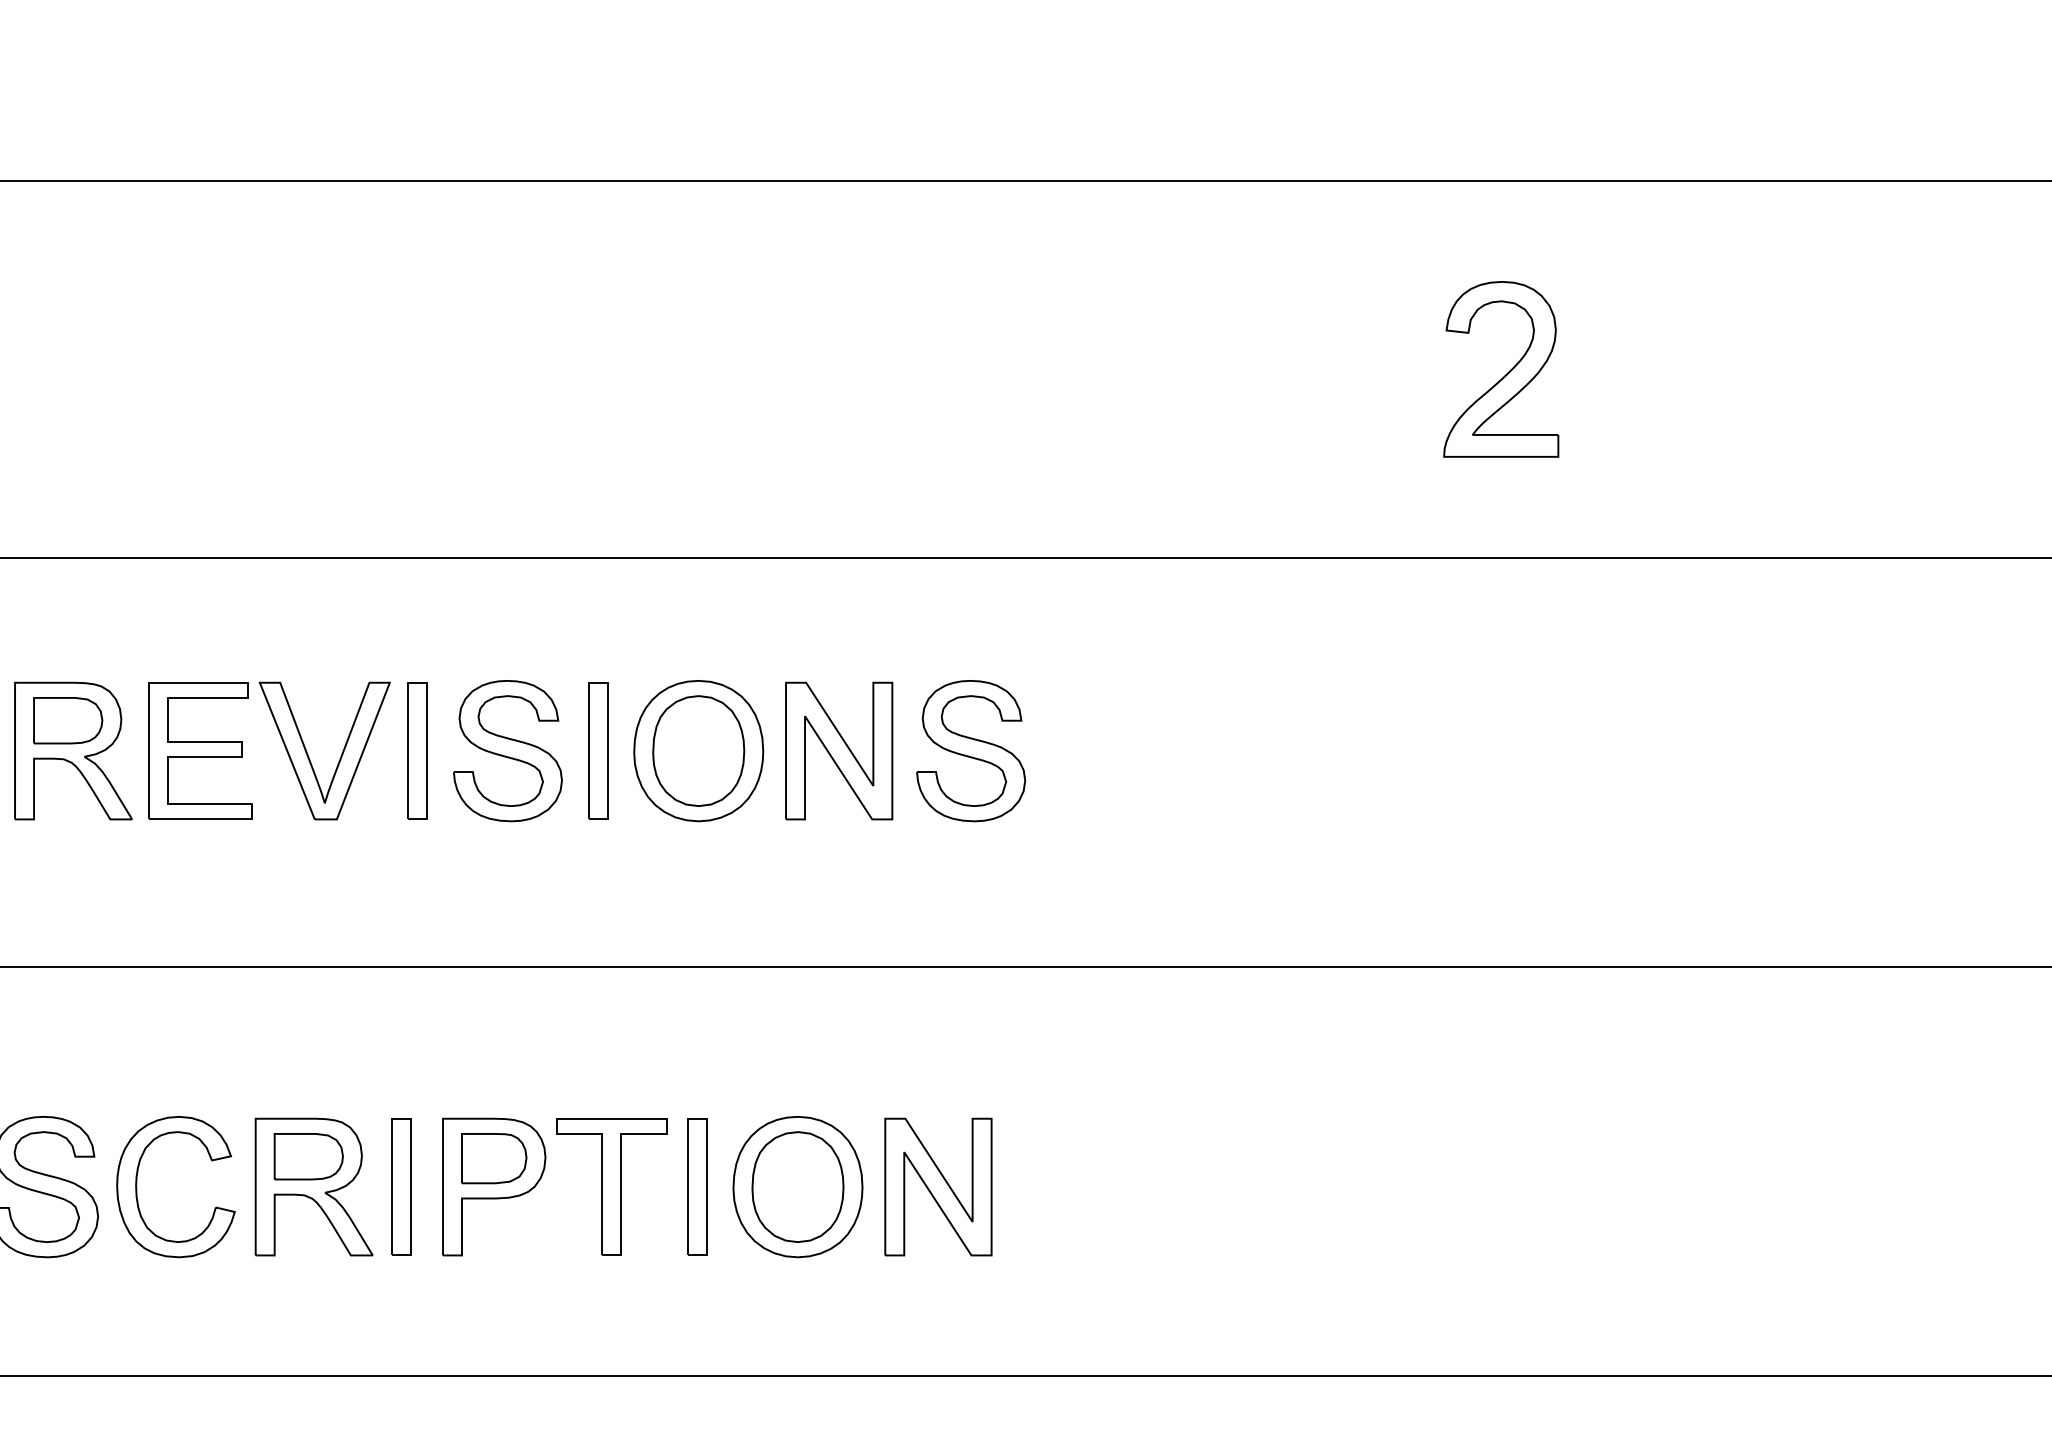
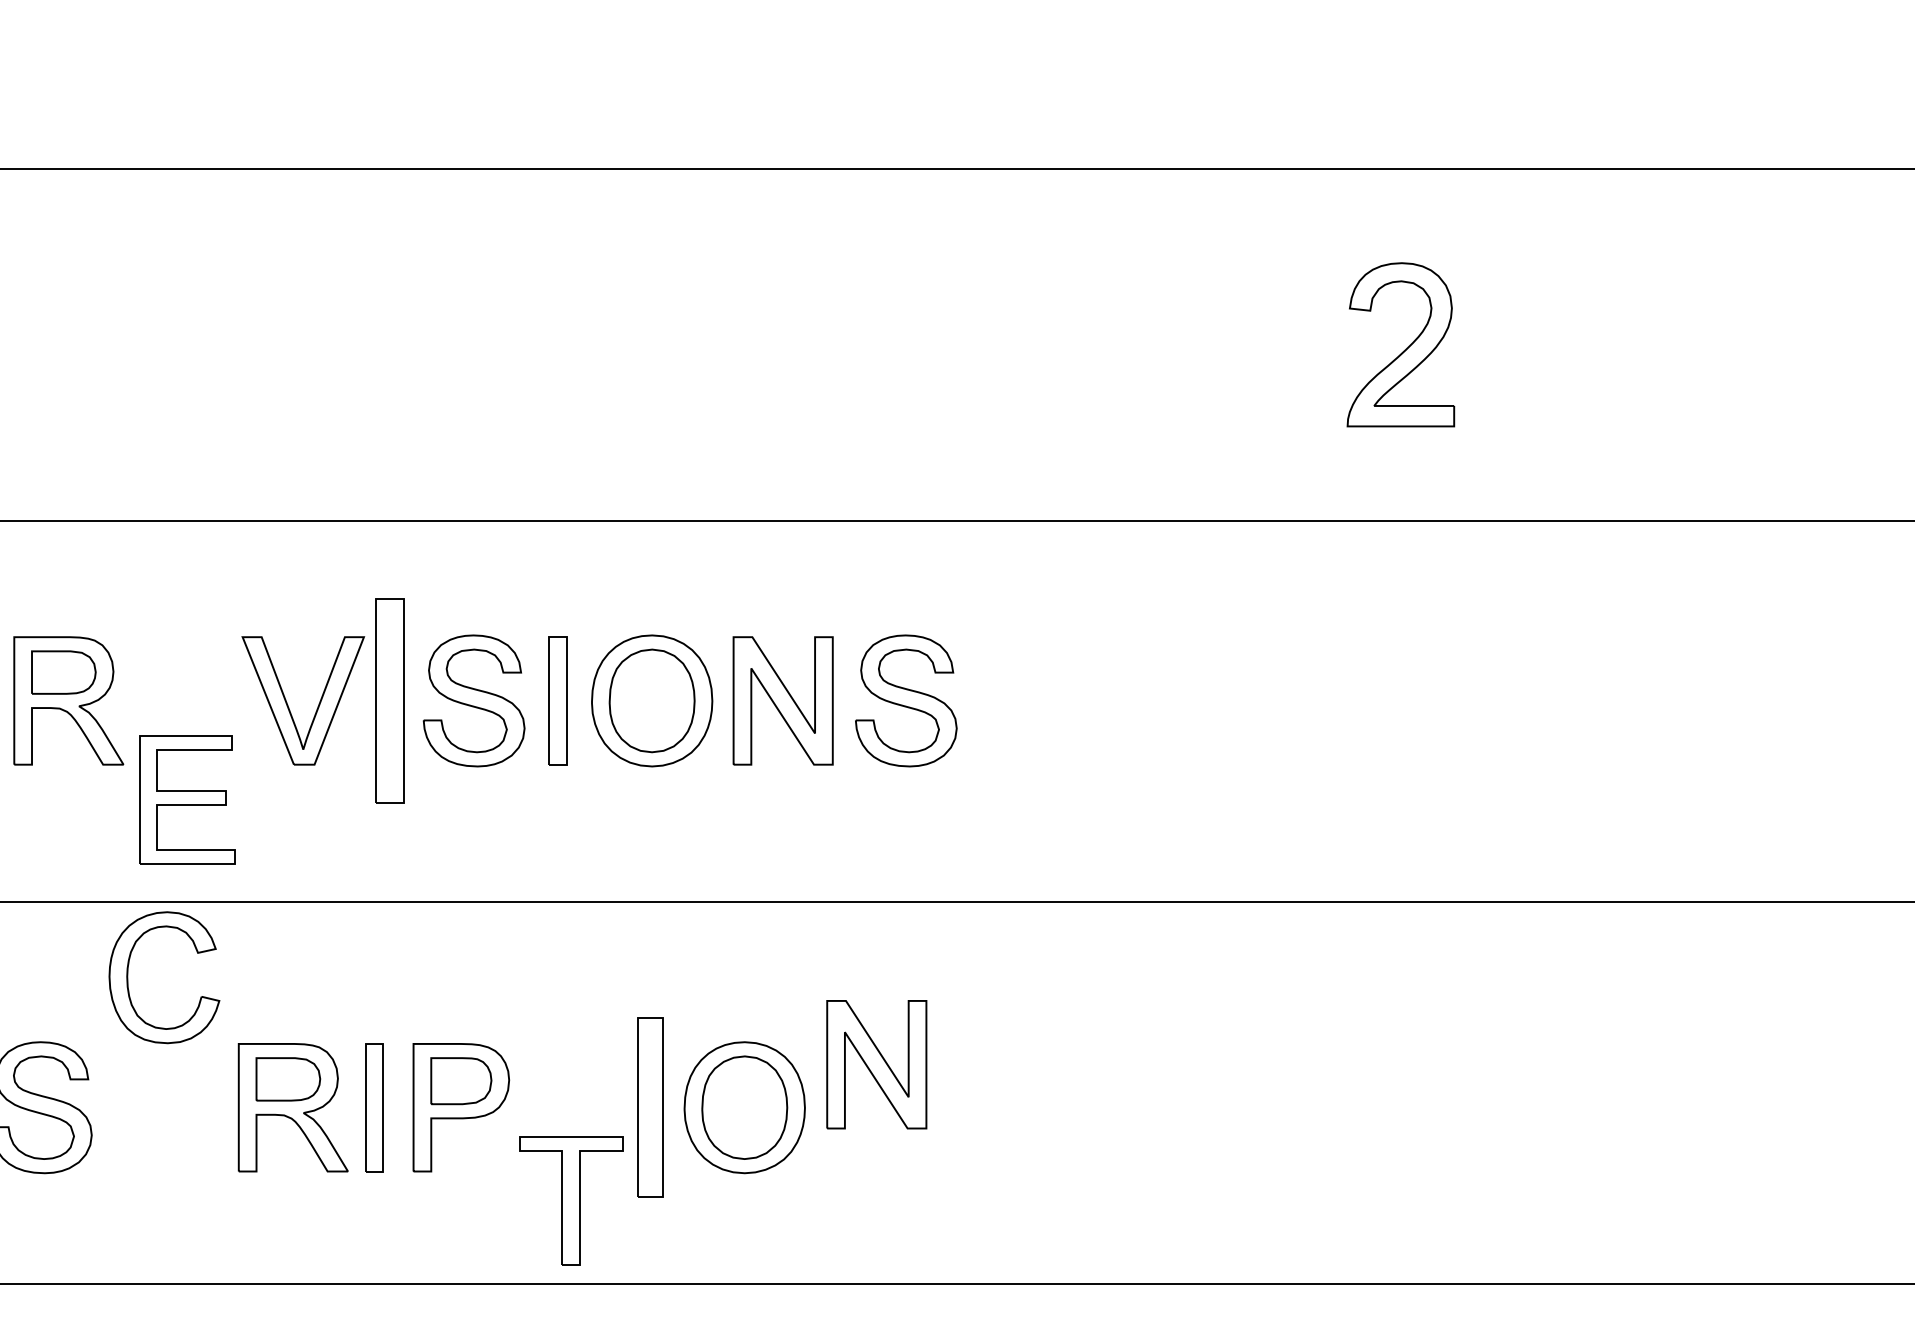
part: (200, 750) -> (187, 799), moved
part: (417, 750) -> (389, 700), size x1.6
part: (137, 1186) -> (128, 977), moved
part: (612, 1186) -> (571, 1200), moved
part: (696, 1186) -> (650, 1107), size x1.4
part: (938, 1186) -> (876, 1064), moved

